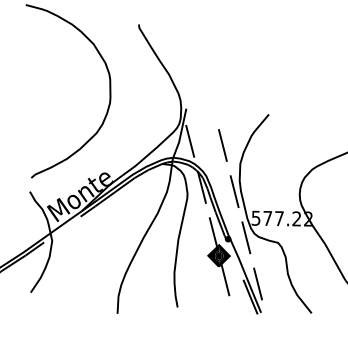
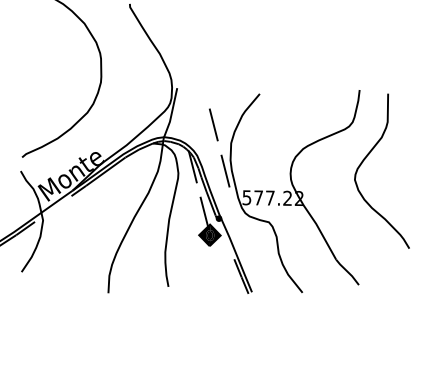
line: (190, 141) -> (181, 120), removed
line: (246, 237) -> (237, 216), removed
line: (225, 279) -> (216, 258), removed
line: (257, 284) -> (248, 263), removed

